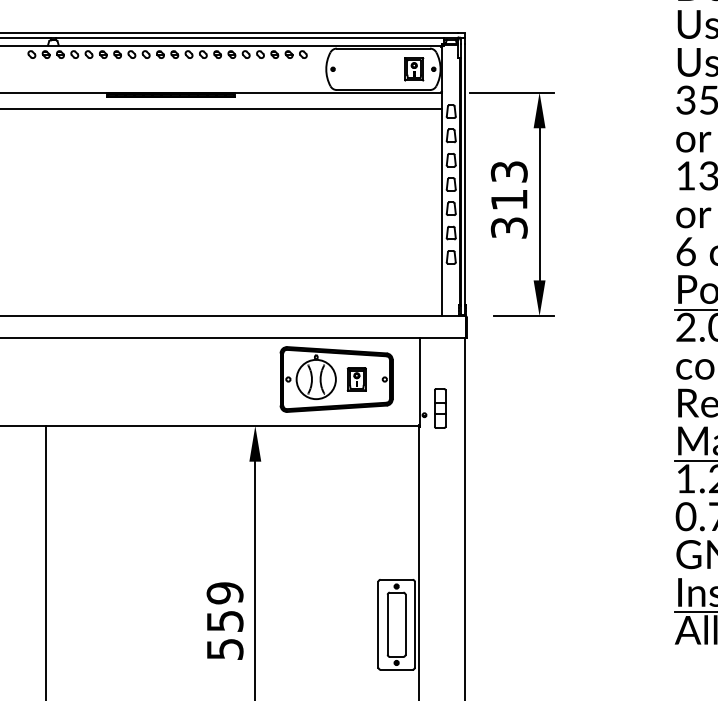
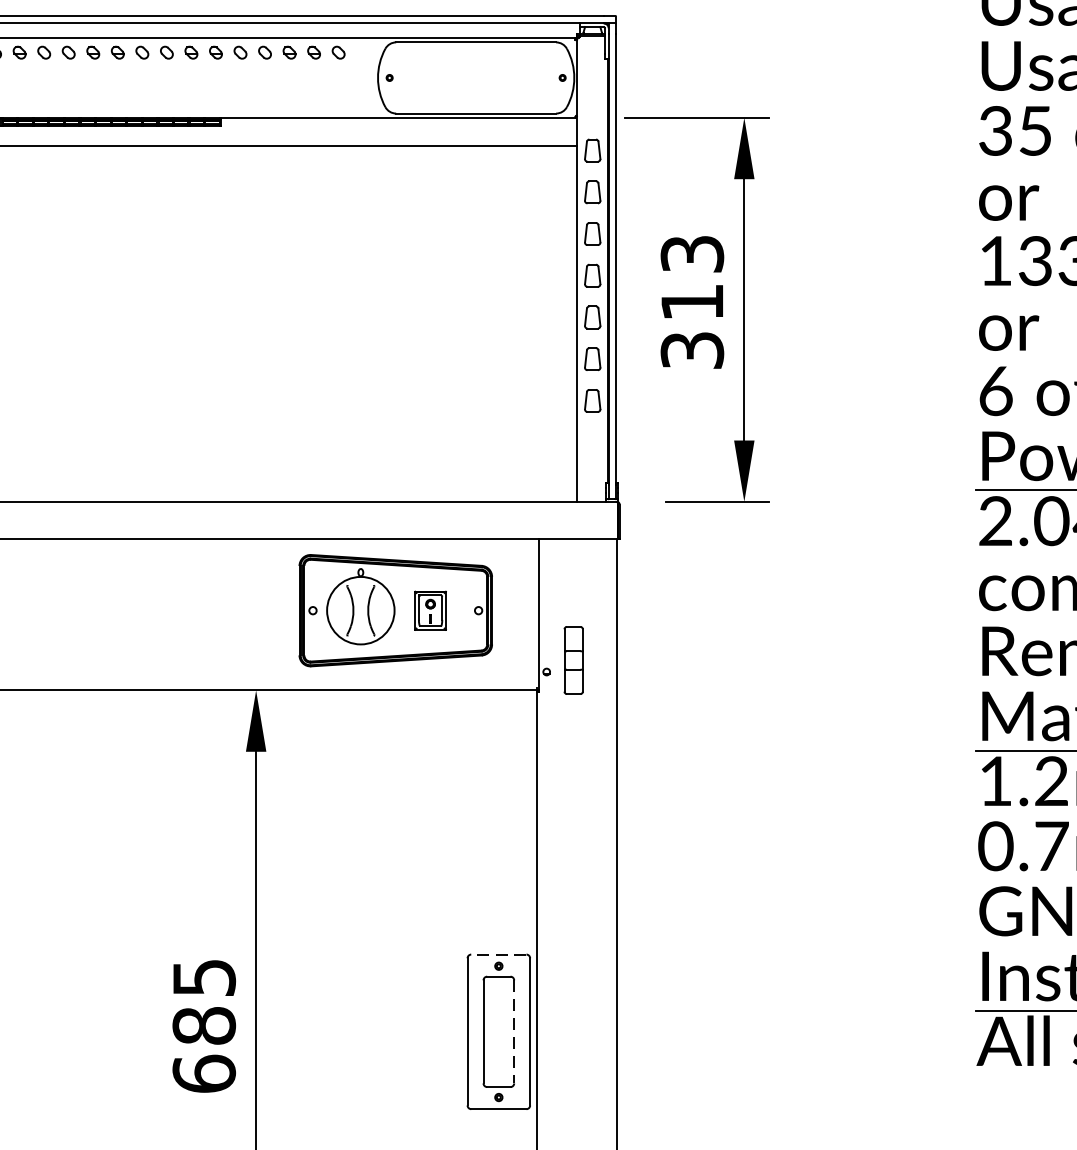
part: (414, 69) -> (529, 78), removed
line: (396, 579) -> (498, 954), solid -> dashed
text: (224, 621) -> (203, 1026), 559 -> 685
line: (405, 625) -> (514, 1033), solid -> dashed

